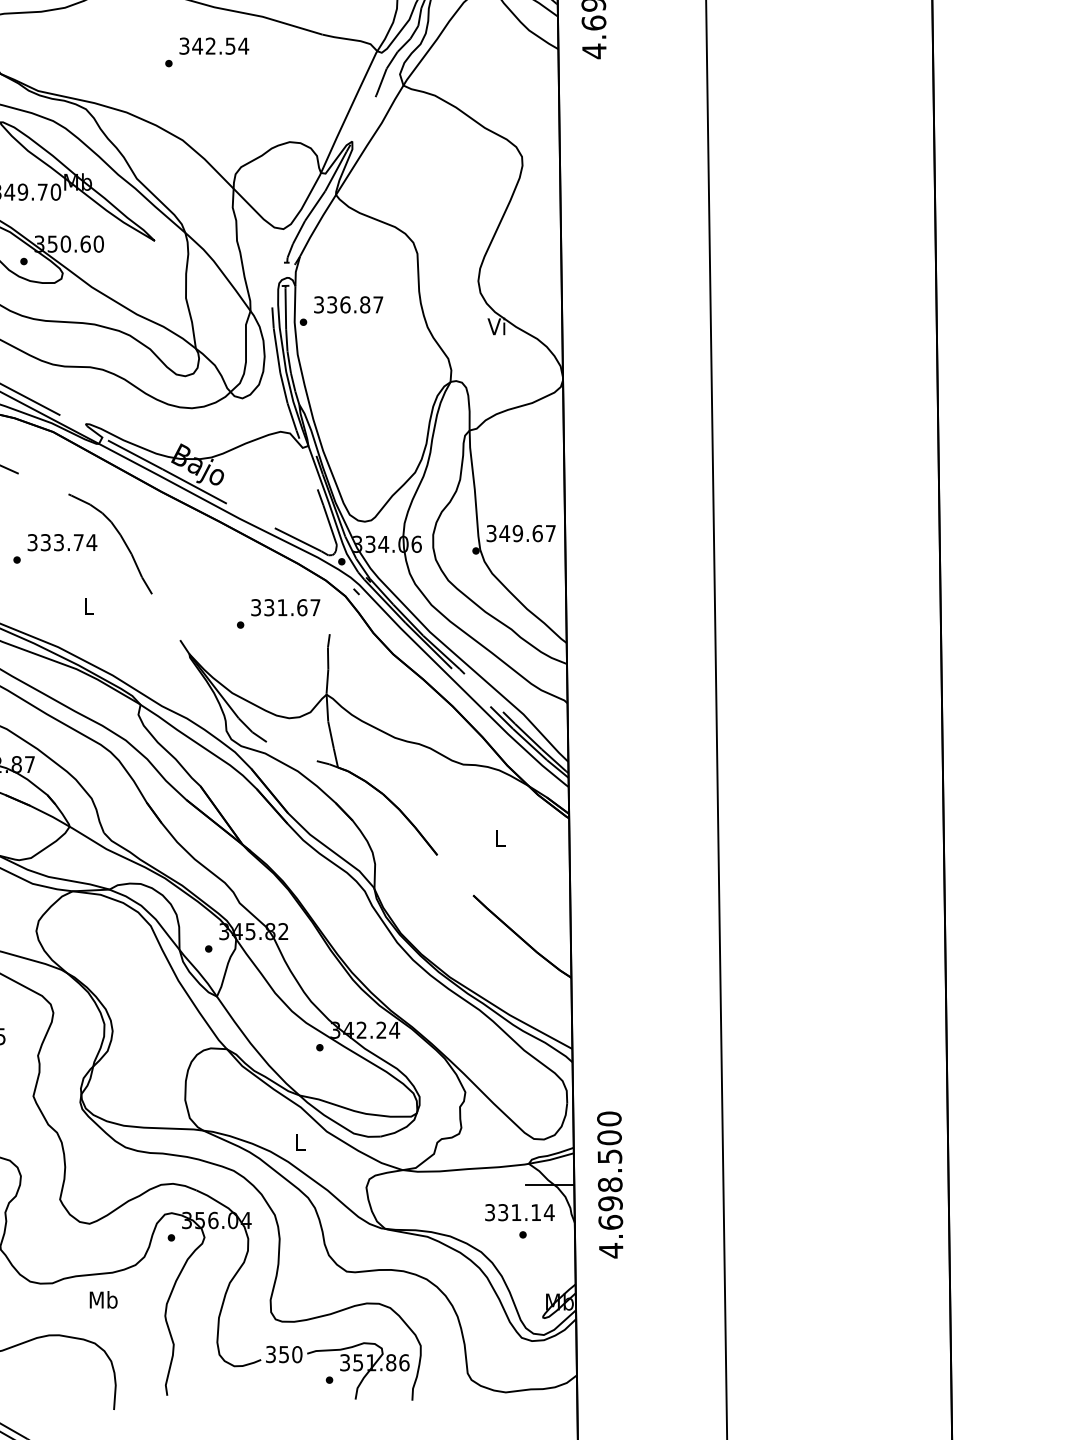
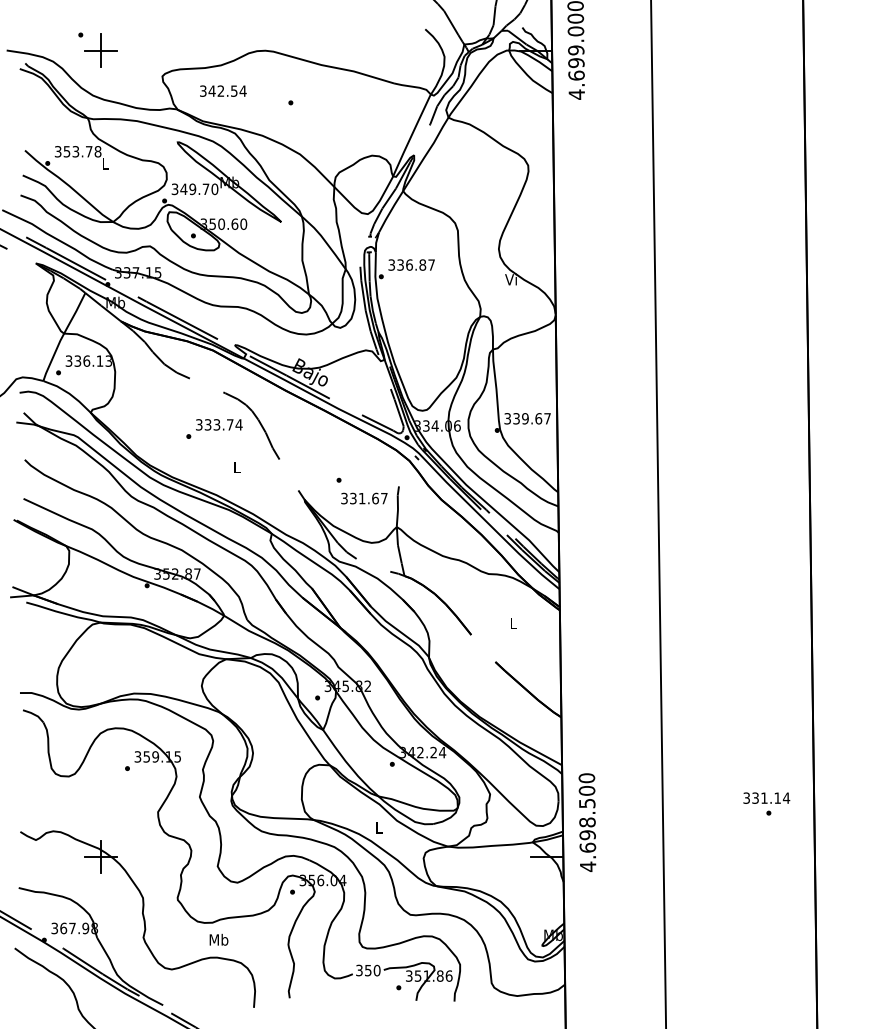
text: (214, 45) -> (223, 90), moved
text: (504, 533) -> (516, 418), 349.67 -> 339.67
text: (285, 607) -> (364, 498), moved
text: (610, 1184) -> (587, 822), moved
text: (519, 1220) -> (766, 803), moved
text: (102, 1299) -> (218, 939), moved

